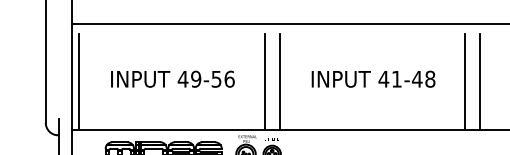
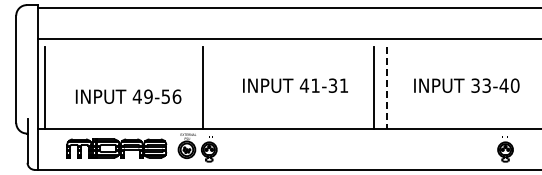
text: (172, 78) -> (128, 96), moved
text: (423, 78) -> (338, 85), 41-48 -> 41-31
line: (279, 81) -> (215, 87), removed
line: (480, 81) -> (386, 87), solid -> dashed

